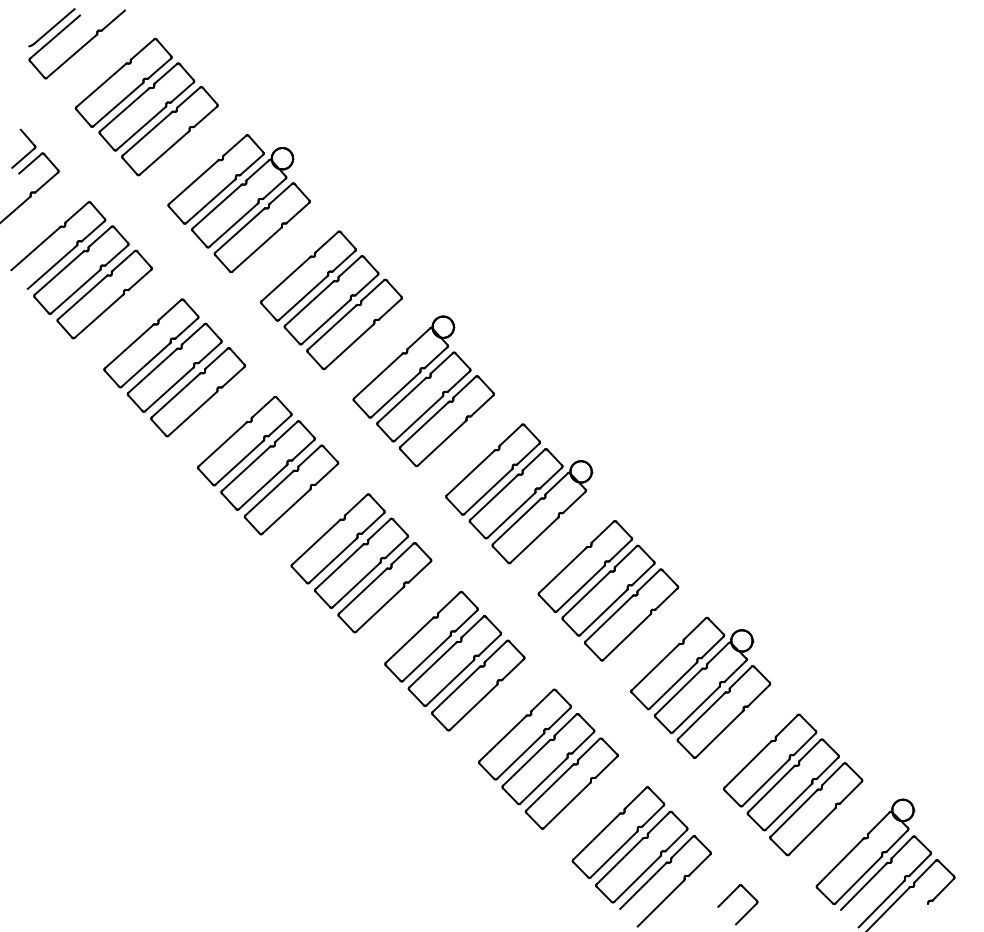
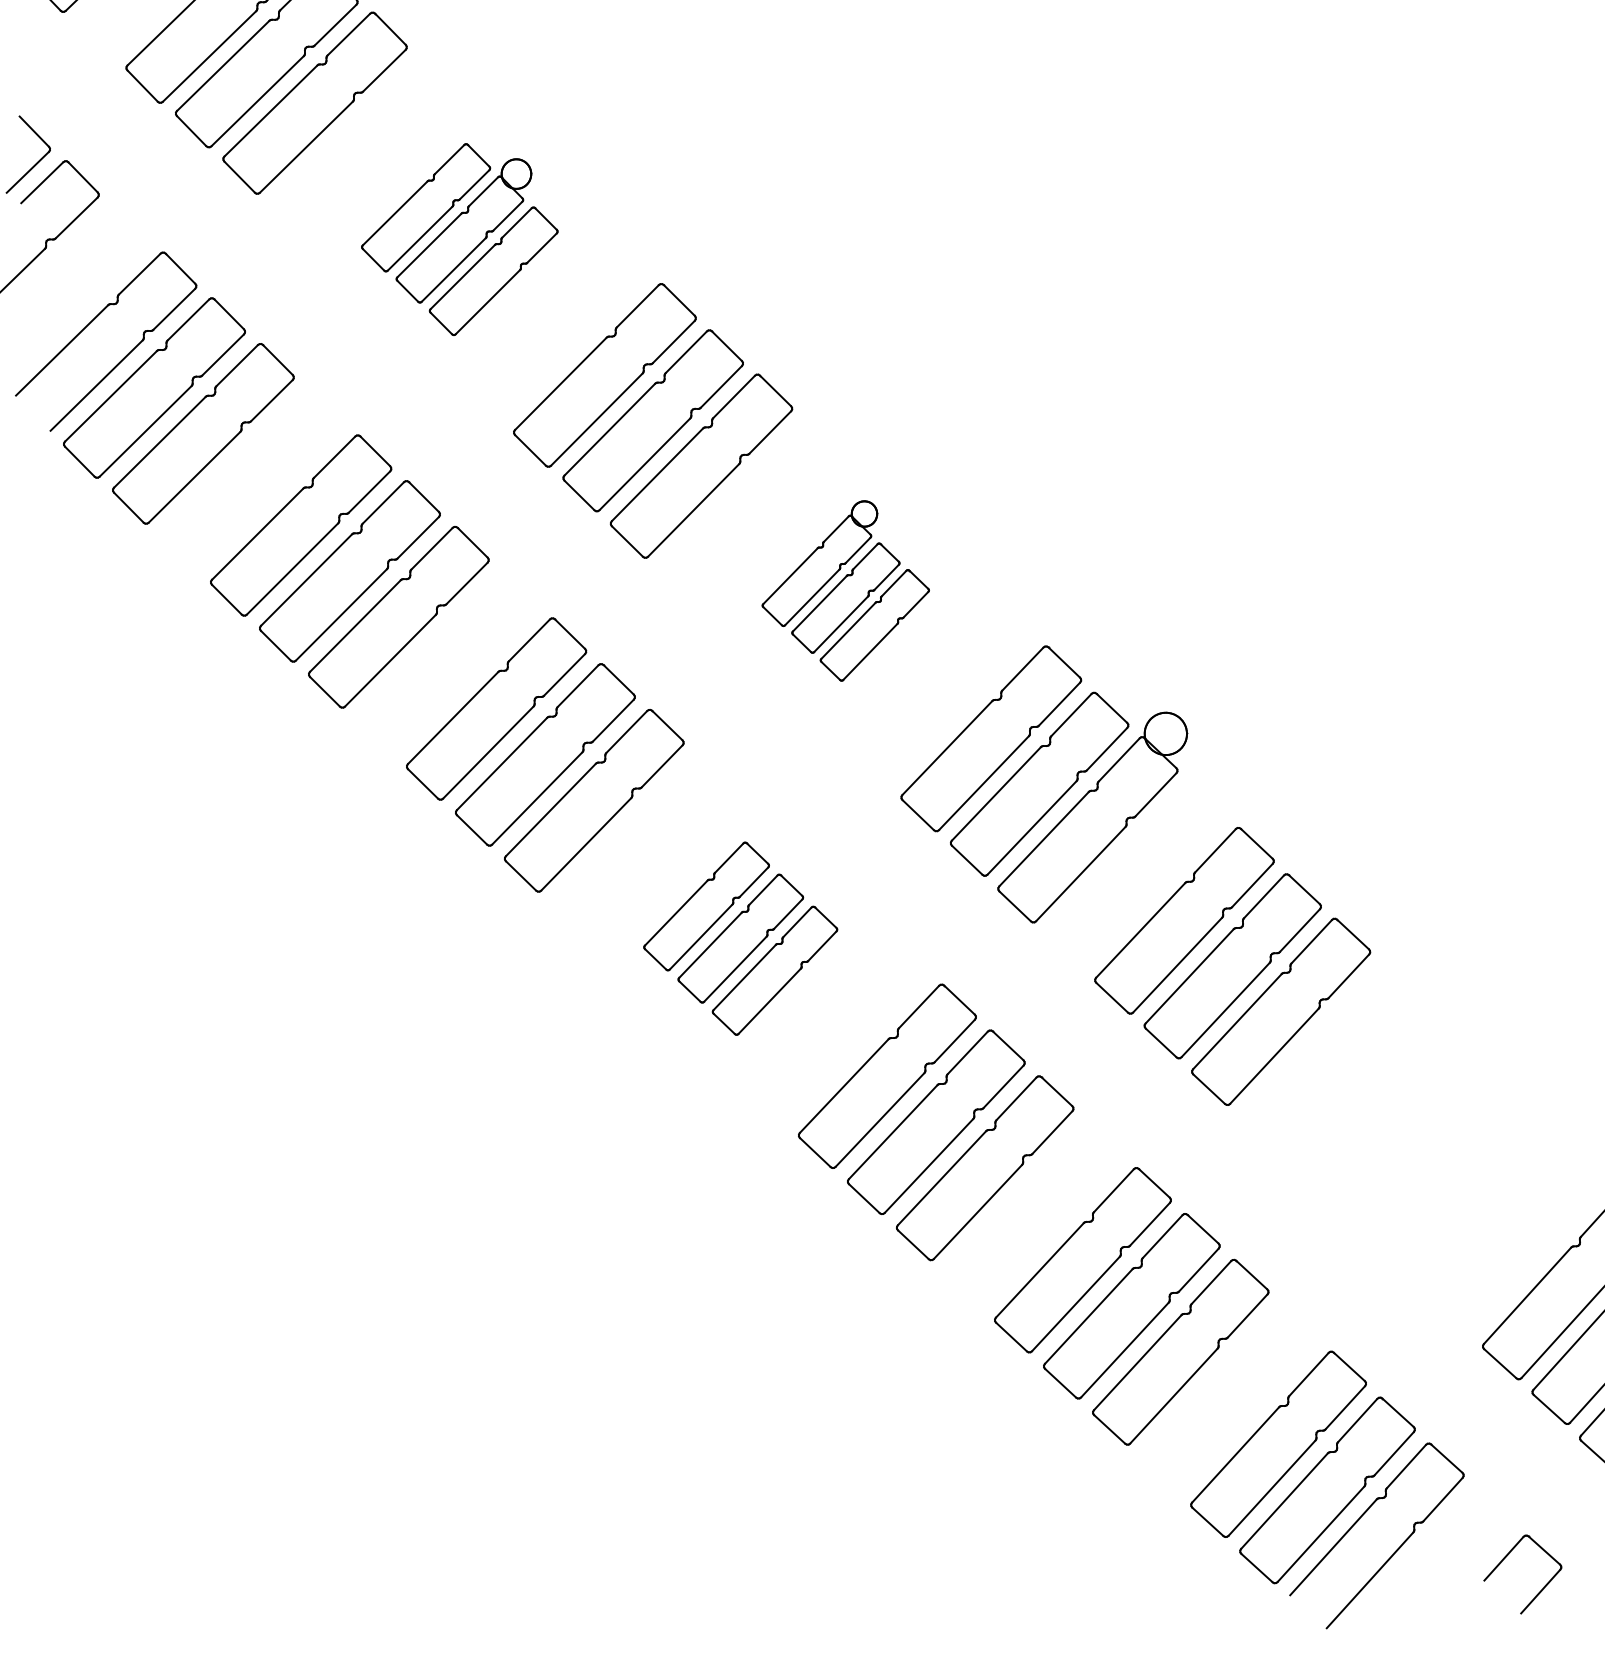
part: (238, 203) -> (458, 239), size x0.7
part: (423, 391) -> (845, 591), size x0.6
part: (361, 563) -> (740, 938), size x0.7
part: (700, 687) -> (1425, 1148), removed

